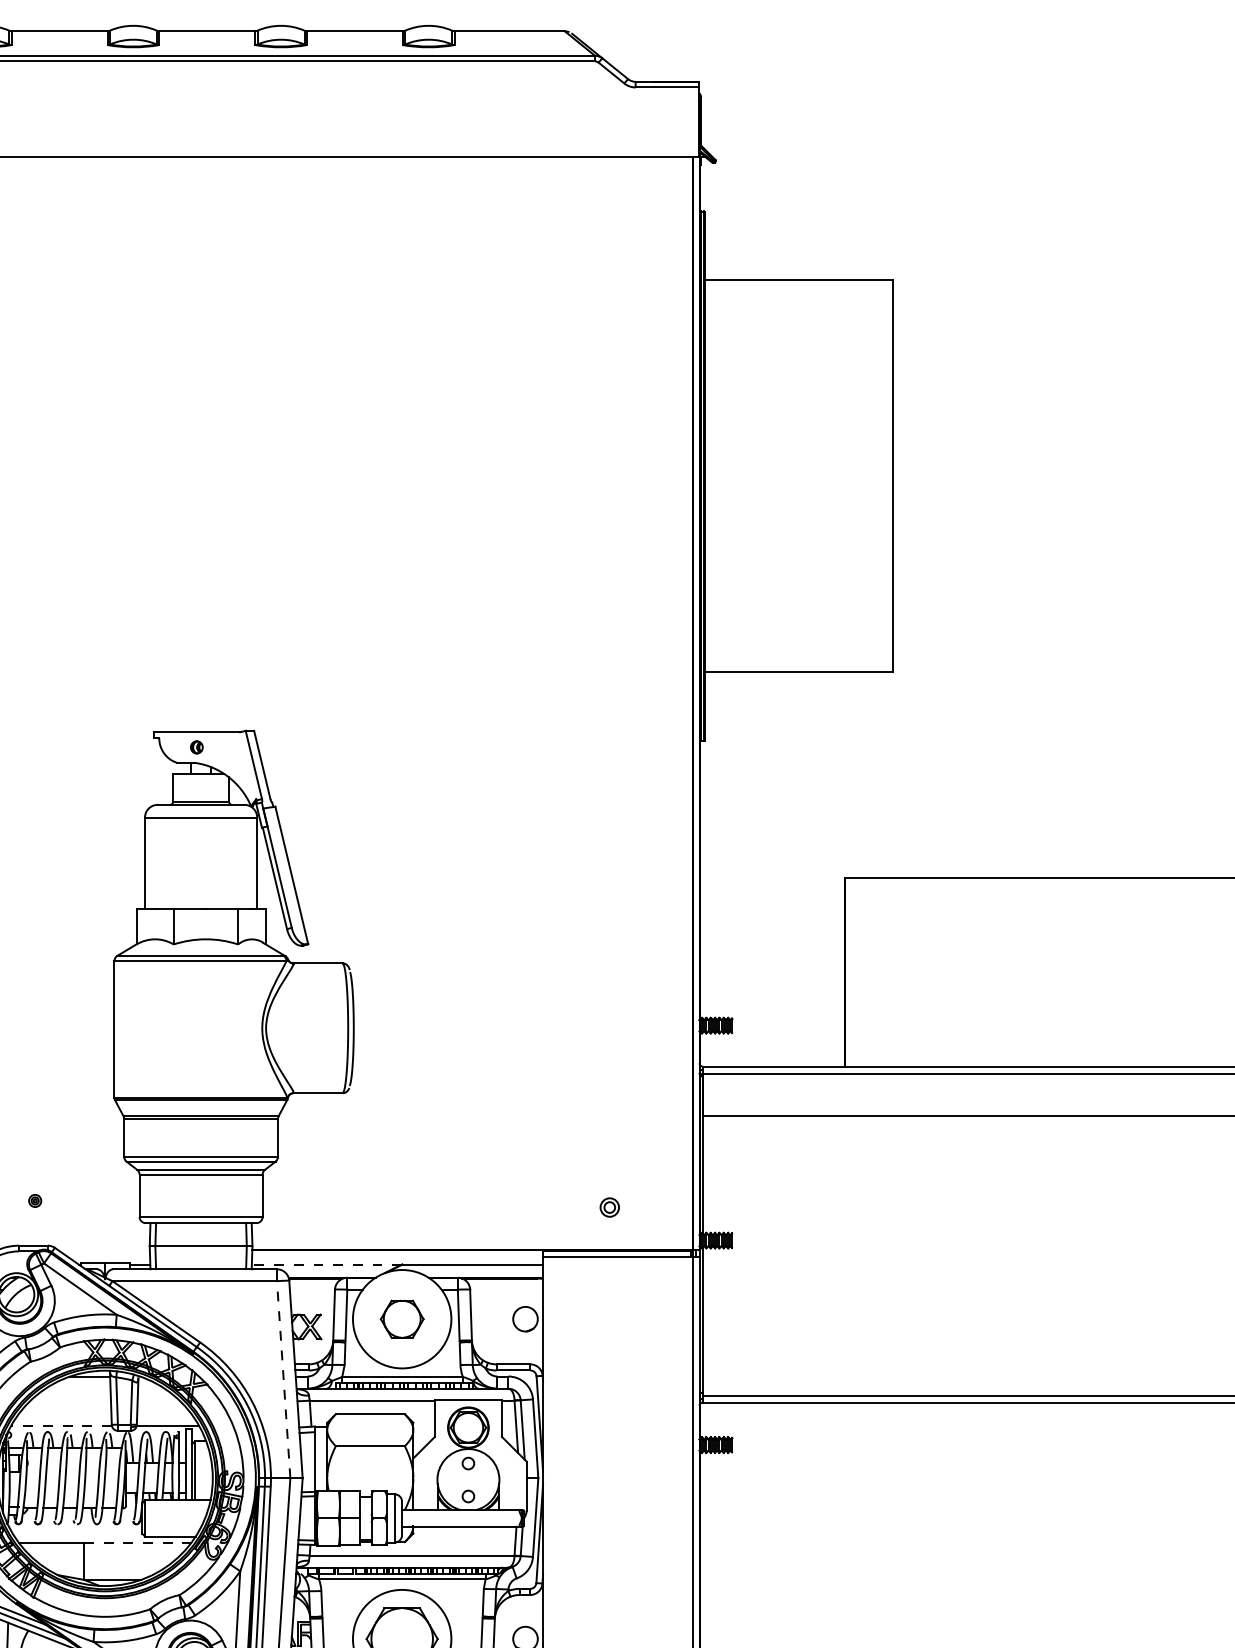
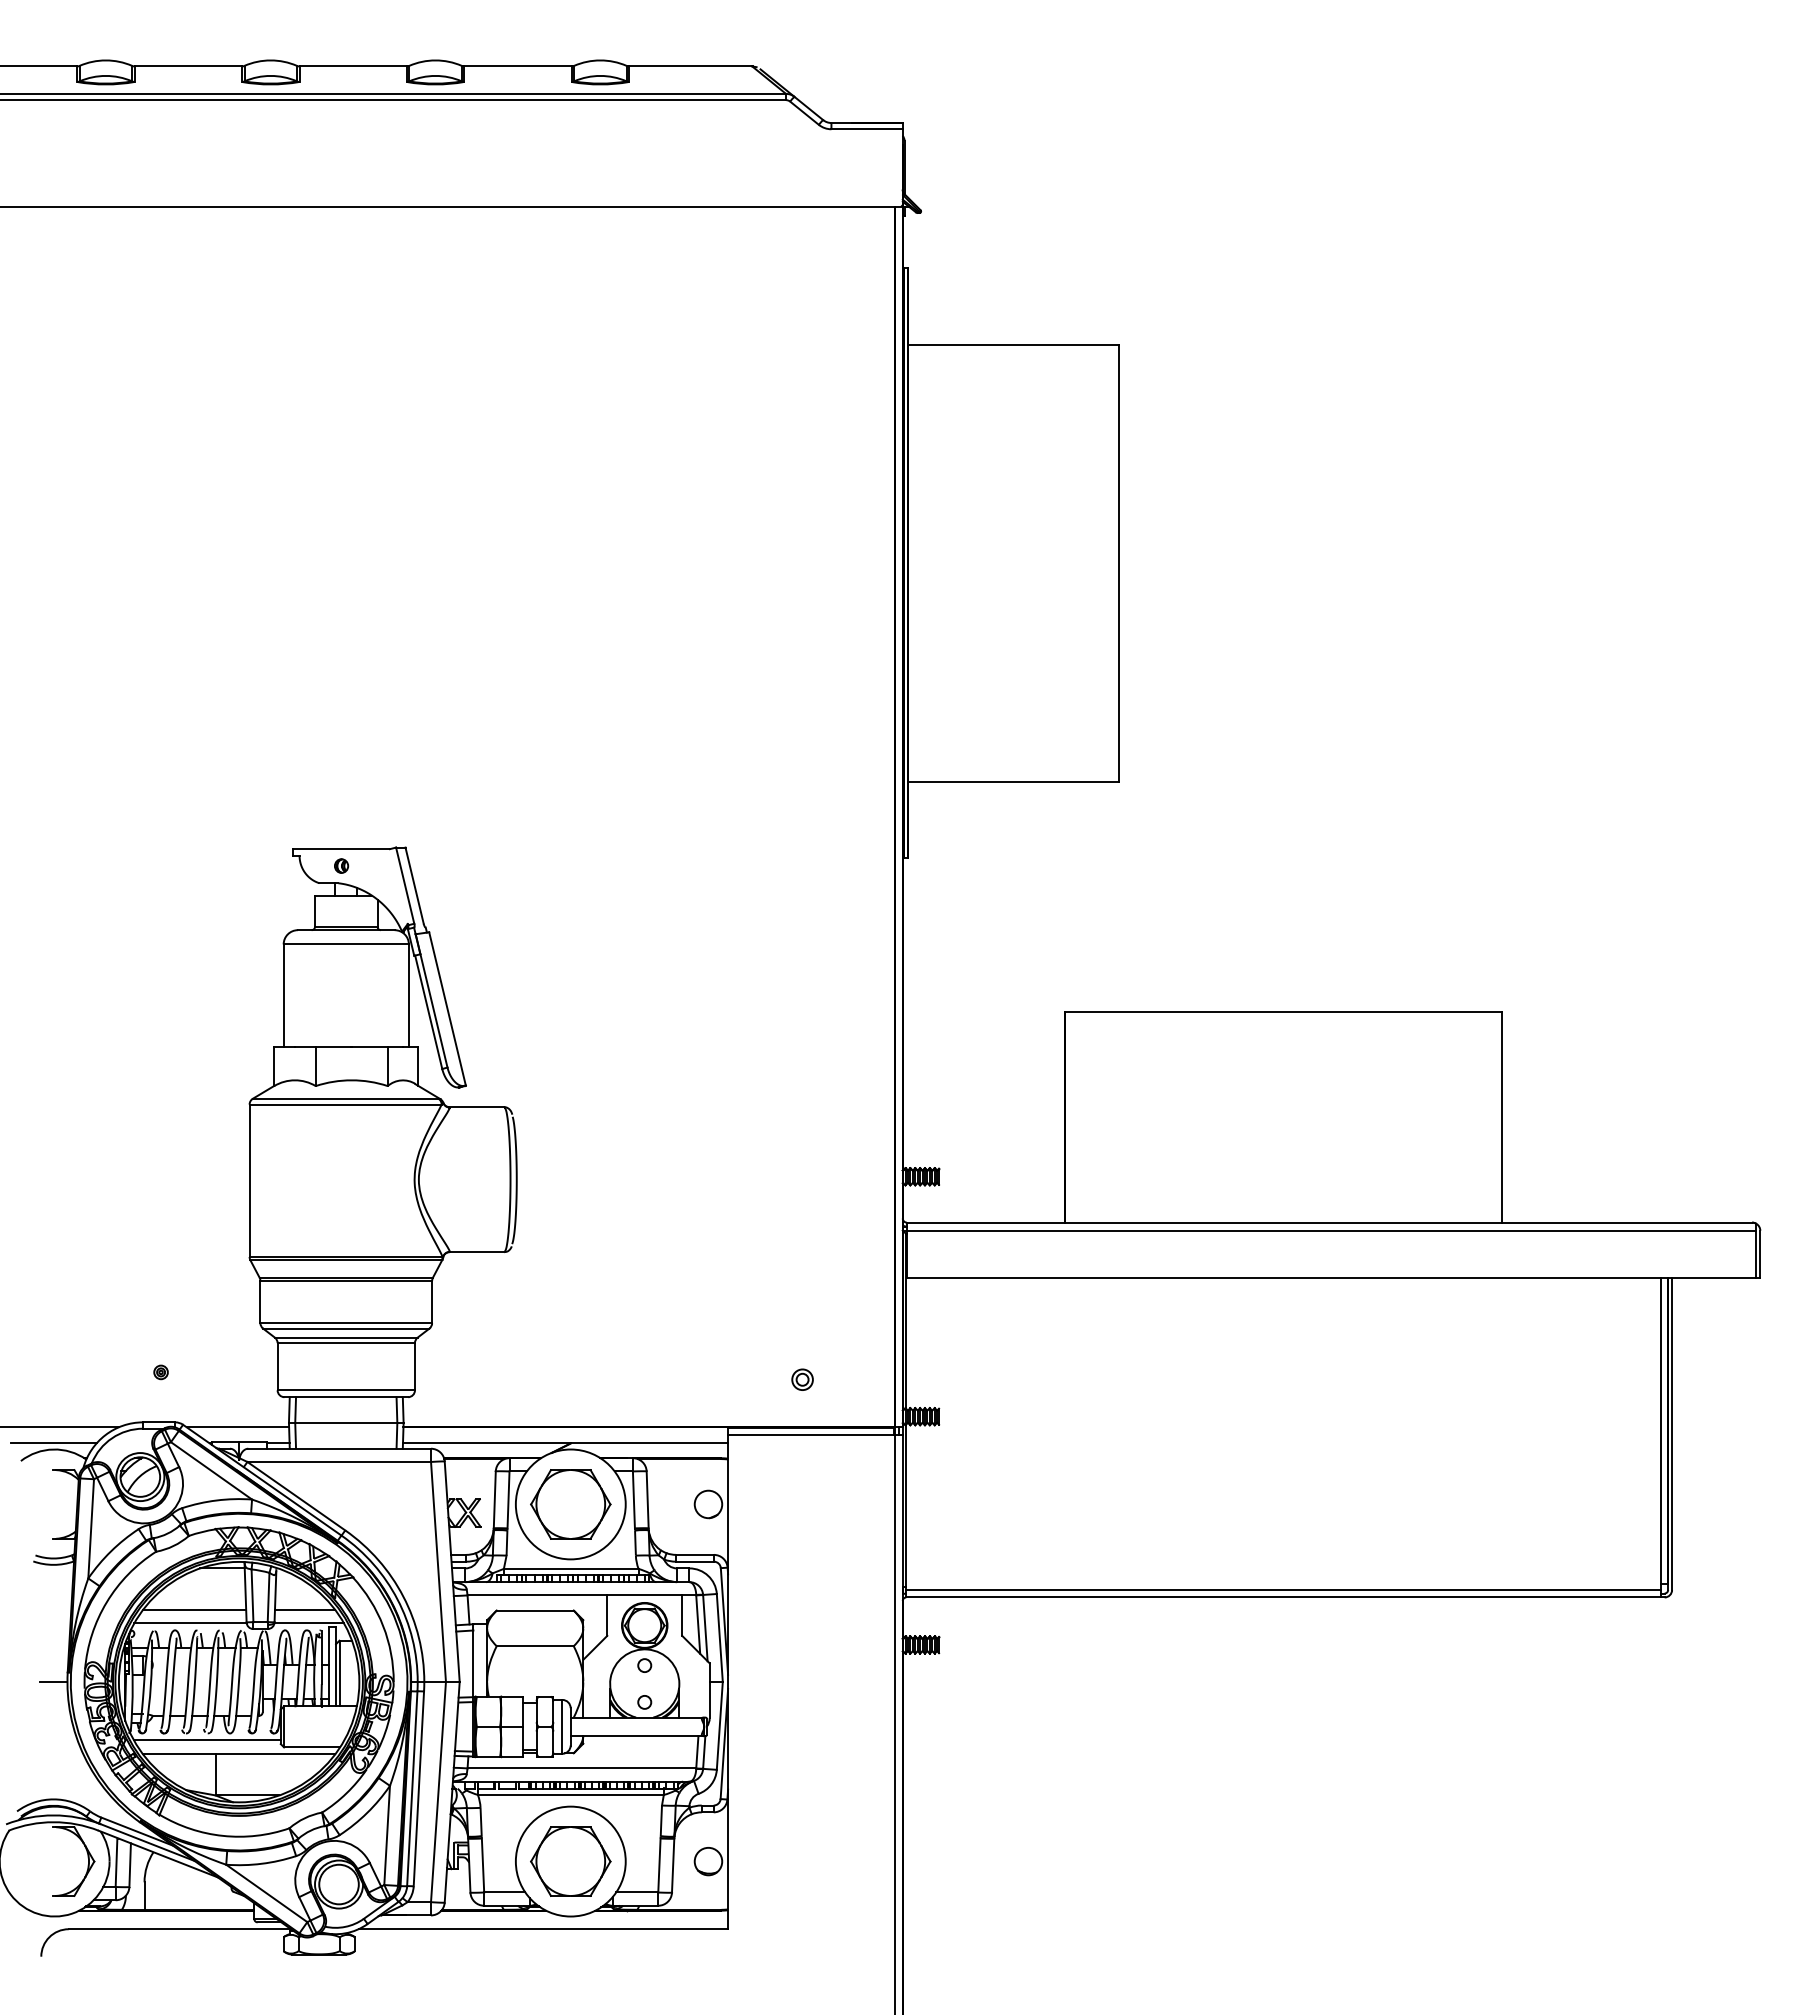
line: (103, 1250) -> (237, 1427), added
line: (326, 1264) -> (486, 1443), dashed -> solid
part: (401, 1319) -> (570, 1504), size x1.67
line: (283, 1379) -> (438, 1571), dashed -> solid
line: (65, 1413) -> (194, 1609), added
line: (163, 1413) -> (304, 1609), added
line: (61, 1425) -> (190, 1623), dashed -> solid
line: (76, 1530) -> (207, 1740), added
line: (137, 1543) -> (275, 1754), dashed -> solid

